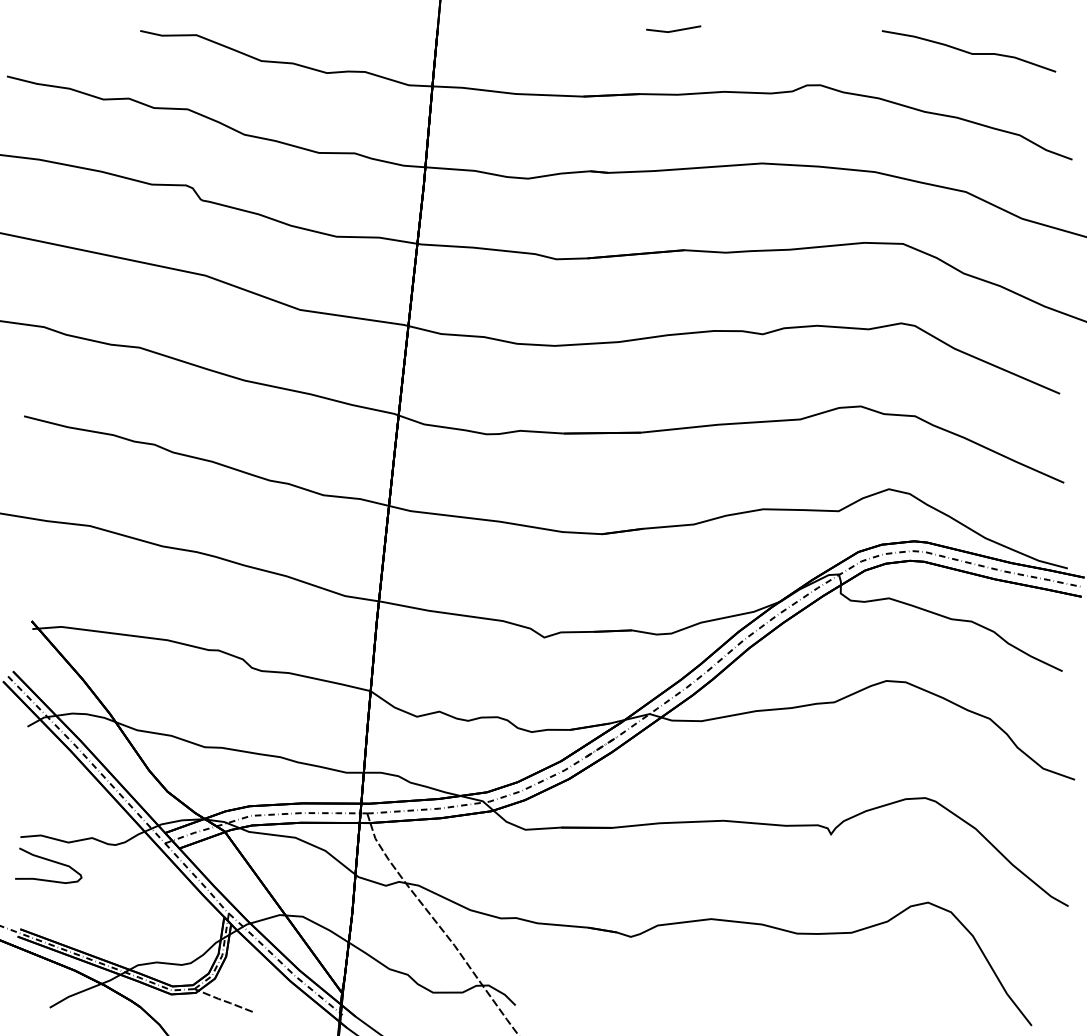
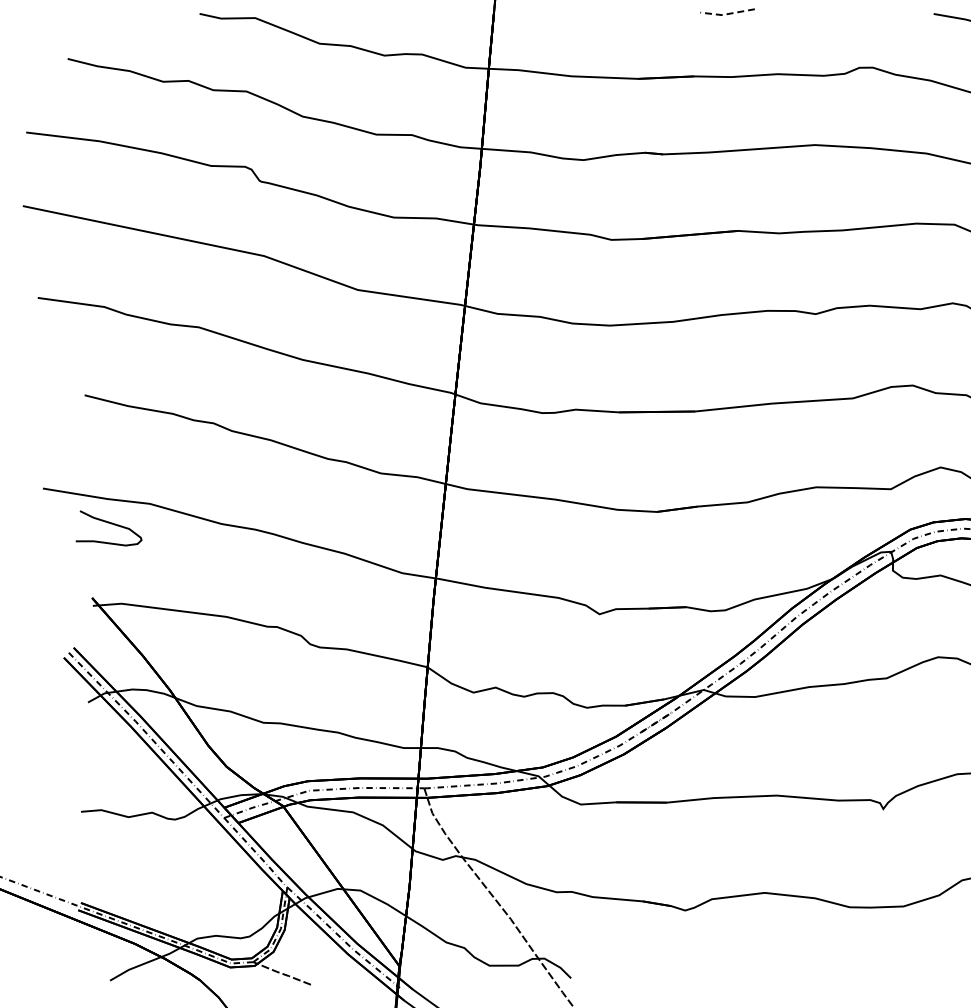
line: (673, 31) -> (727, 14), solid -> dashed
curve: (49, 861) -> (109, 524), moved

